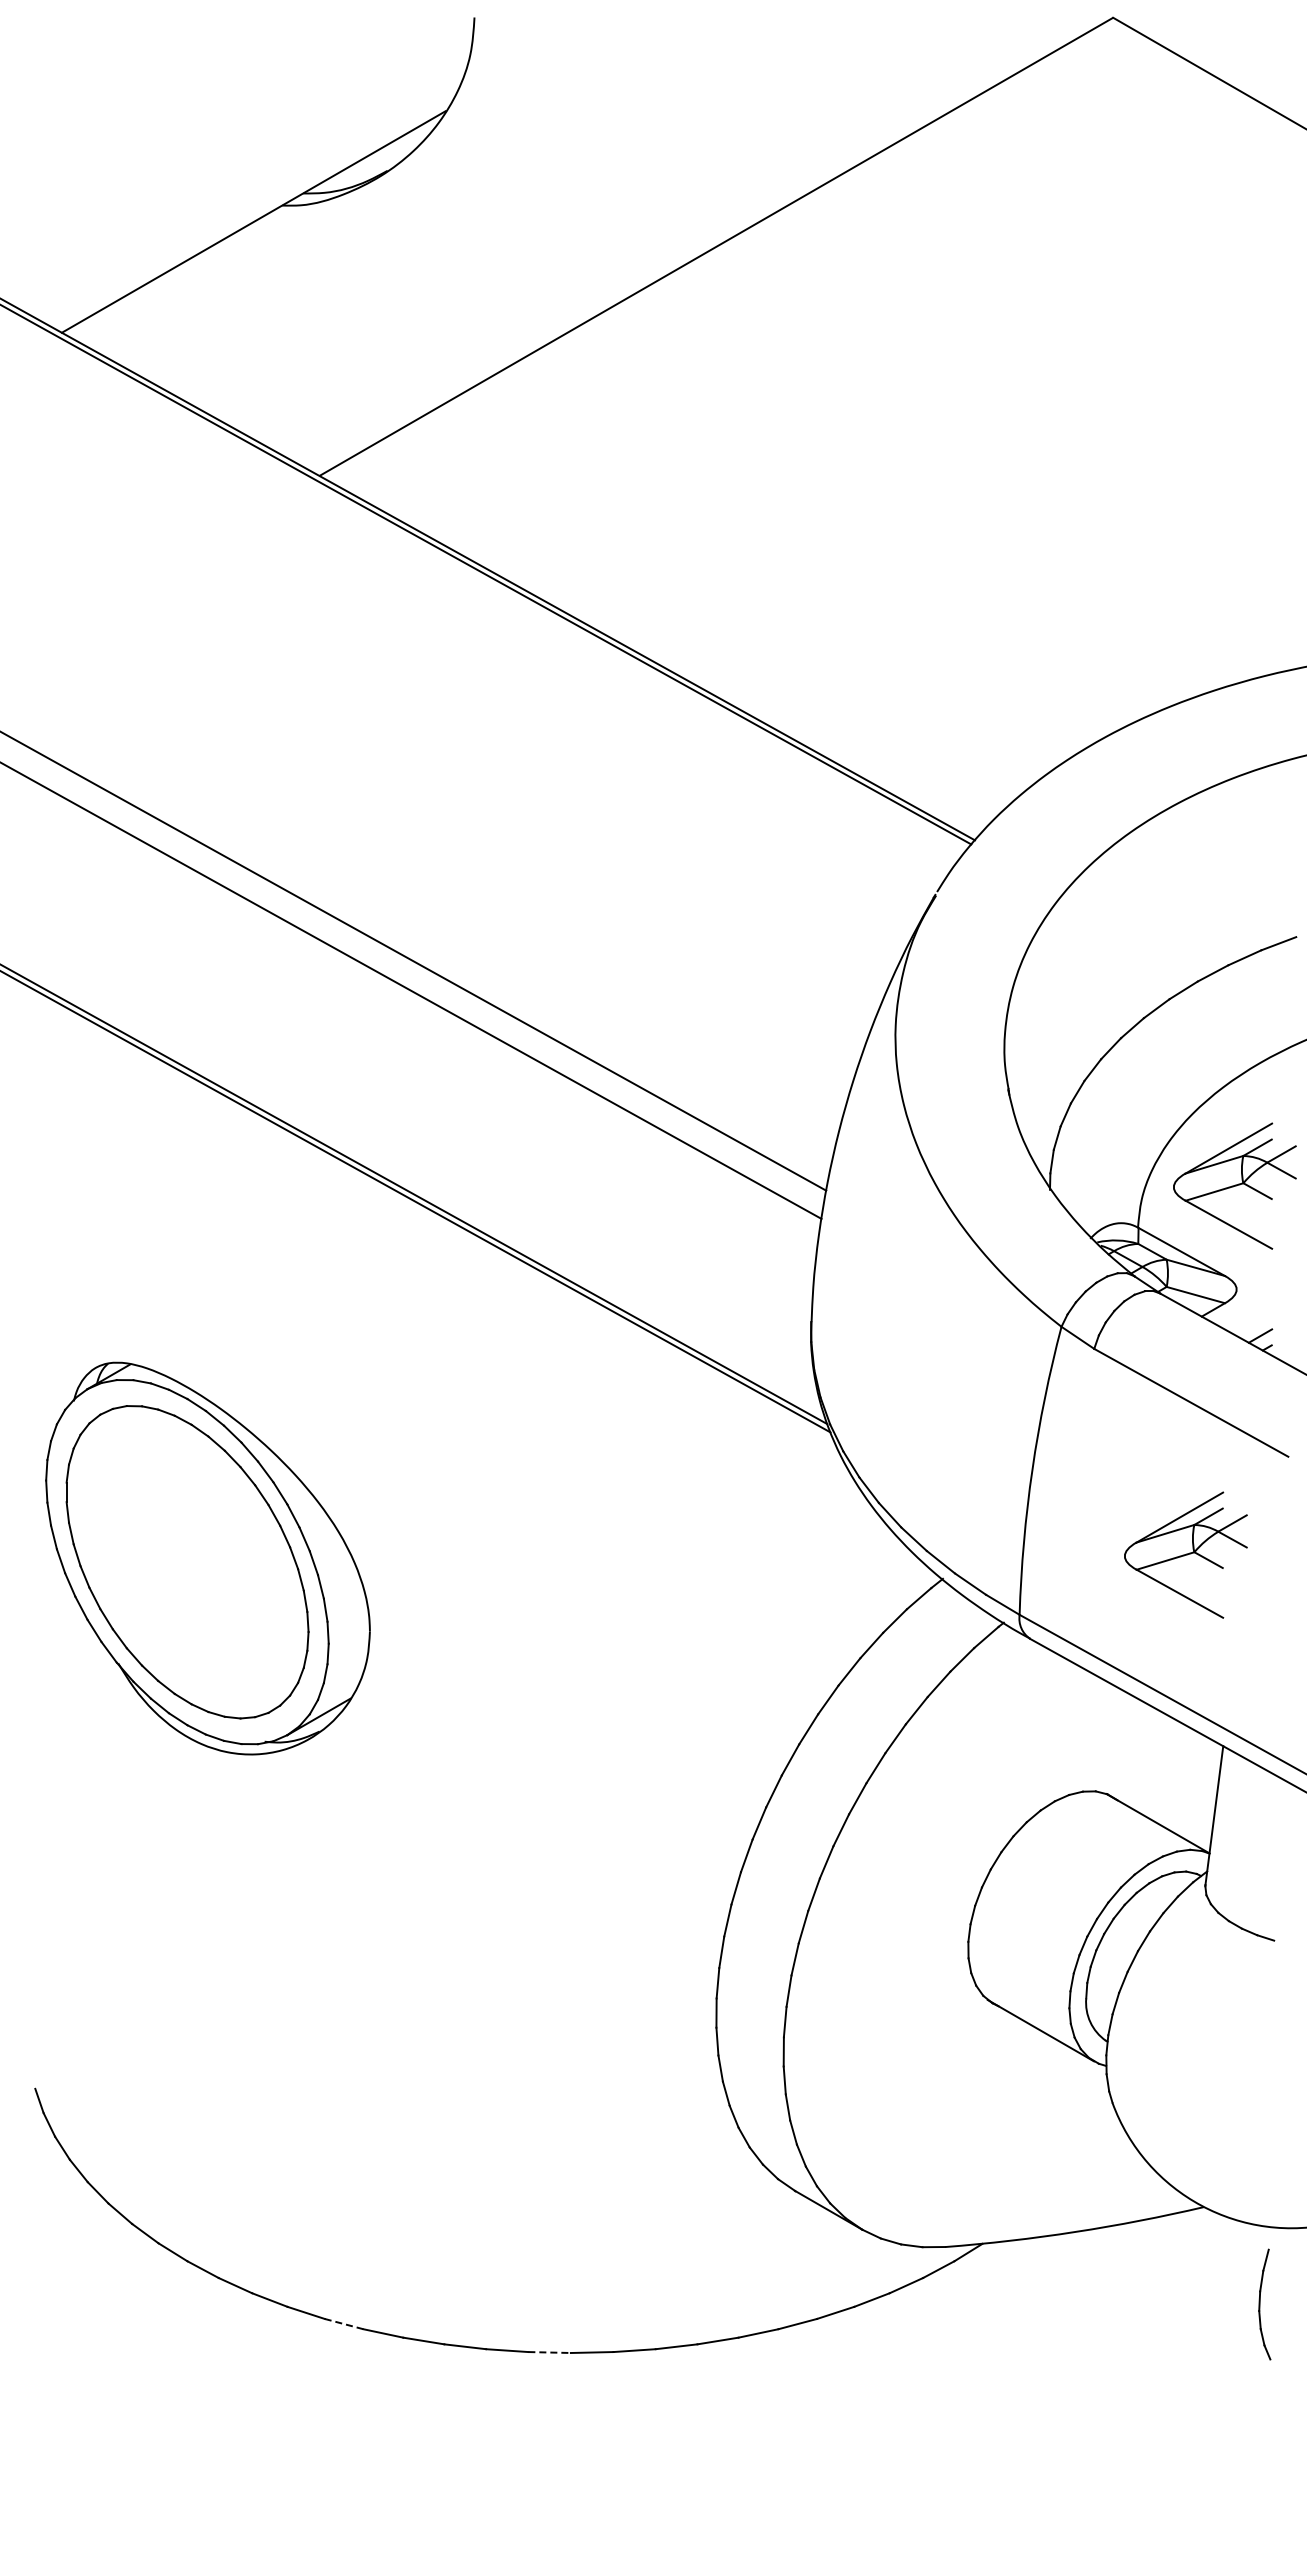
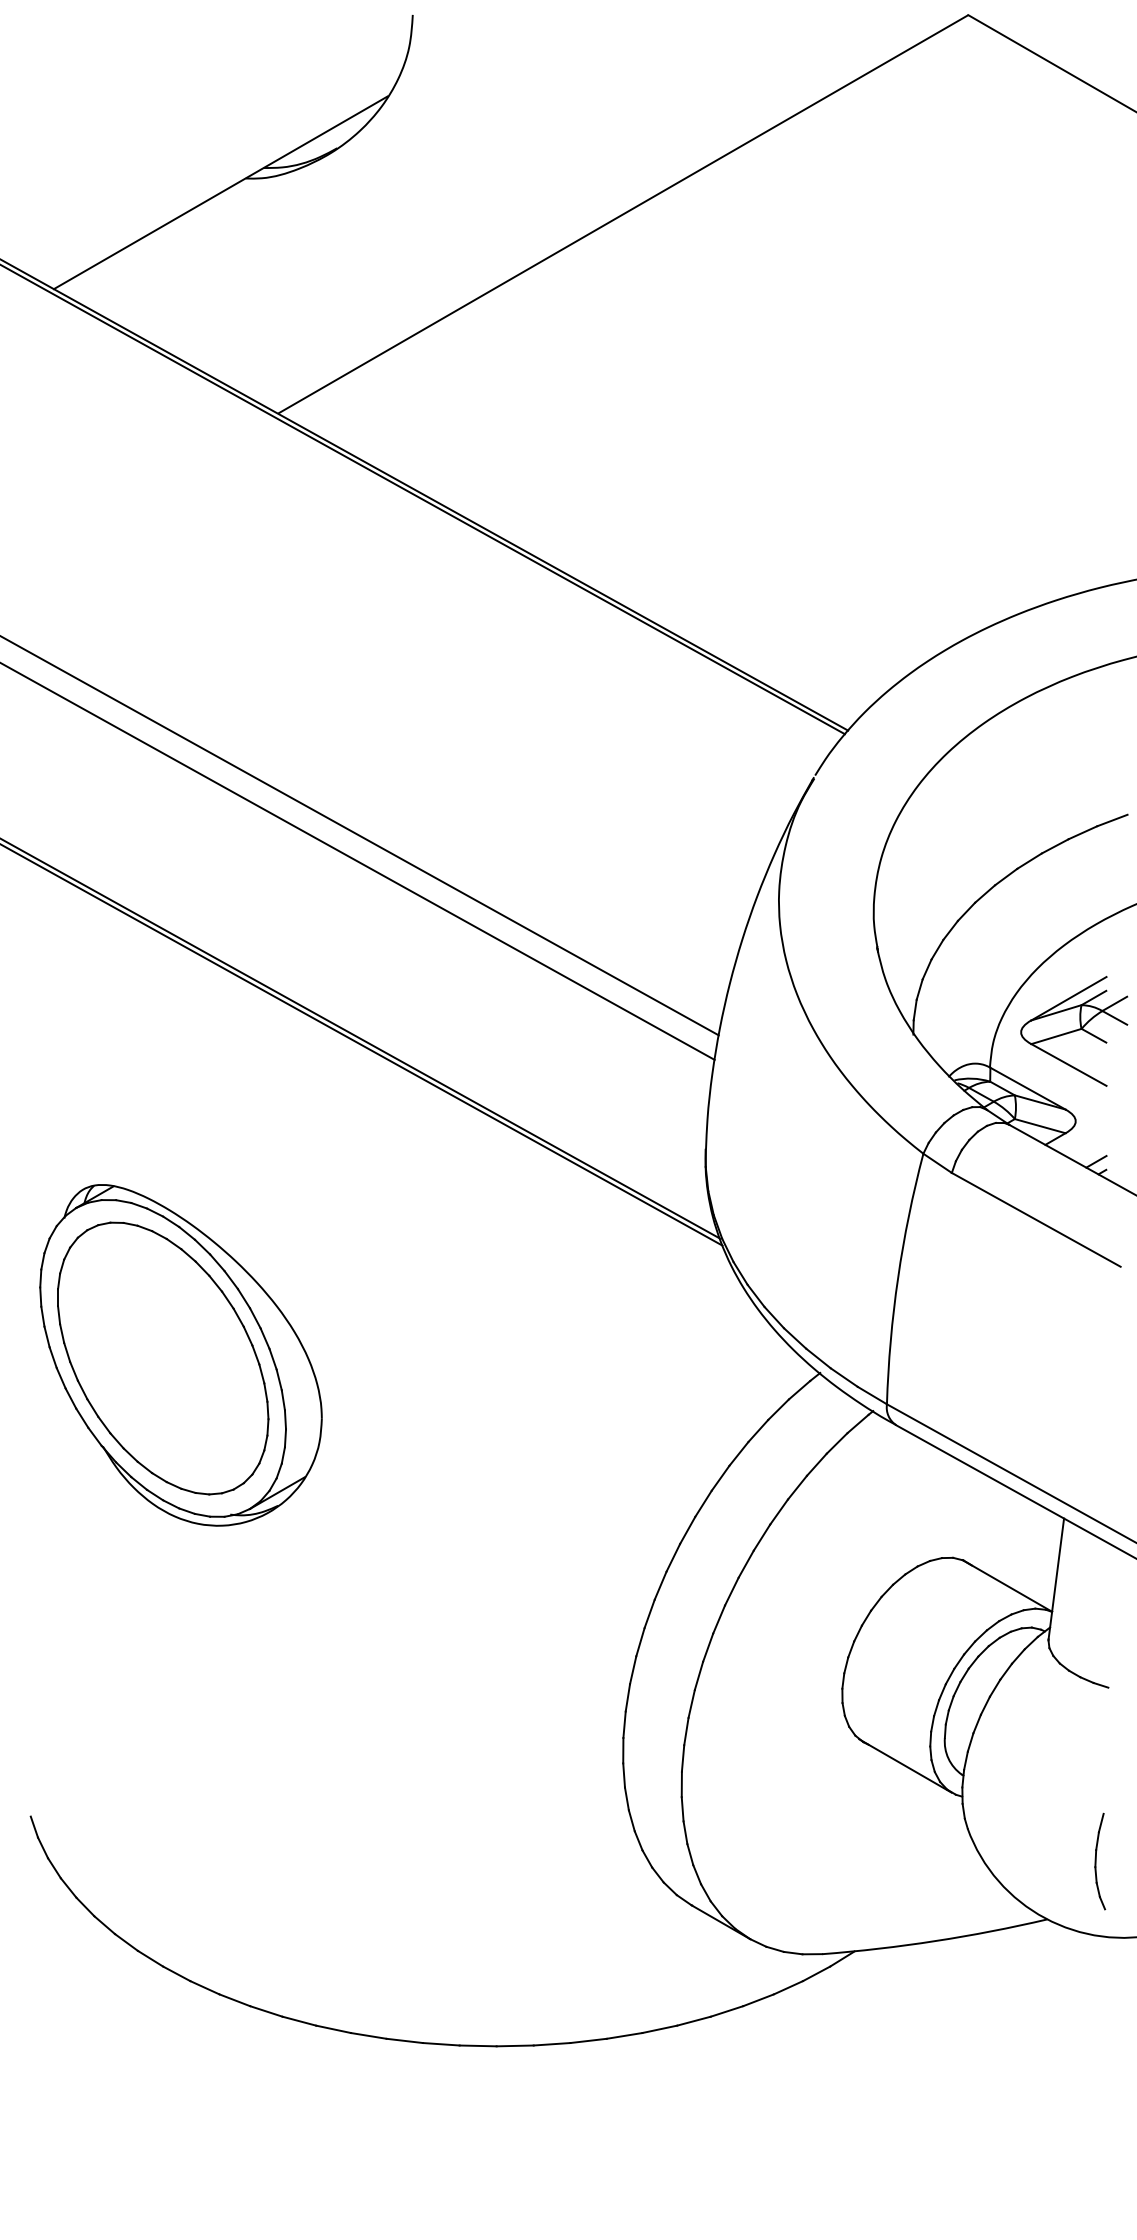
part: (1185, 1554) -> (1031, 1351), removed
part: (1264, 2304) -> (1099, 1861), moved
line: (344, 2324) -> (299, 2021), dashed -> solid
line: (550, 2352) -> (478, 2045), dashed -> solid

